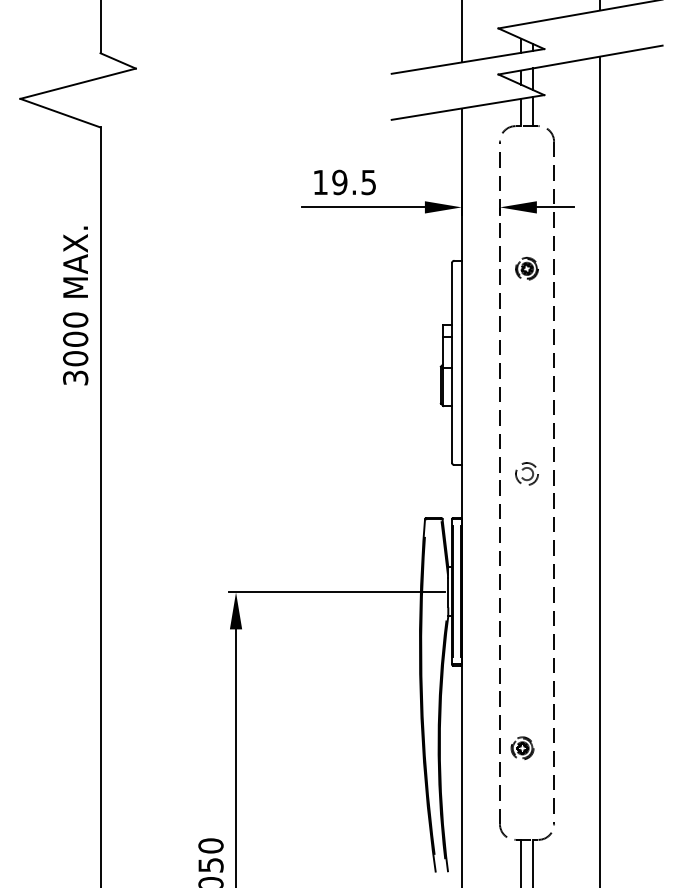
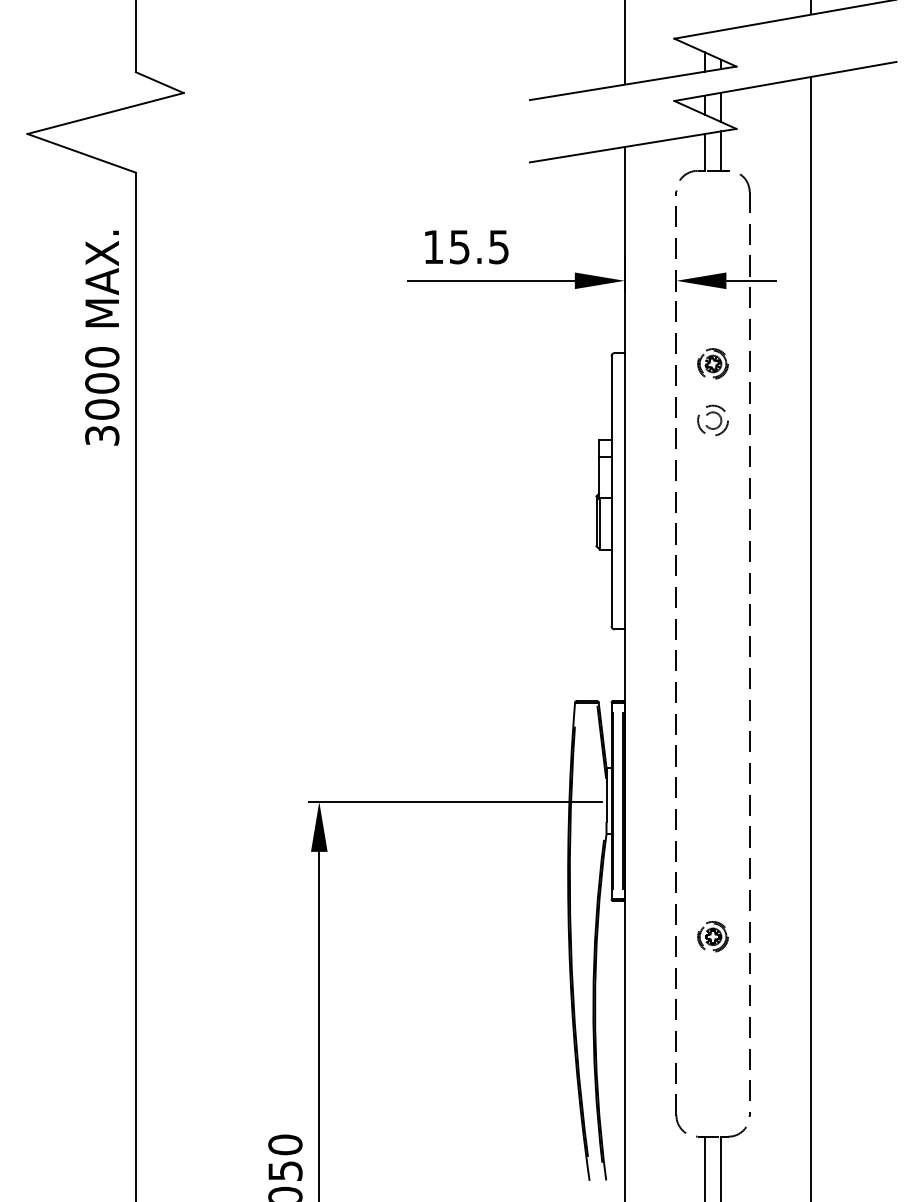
text: (339, 182) -> (459, 247), 19.5 -> 15.5
text: (75, 305) -> (102, 337), moved
part: (524, 469) -> (709, 414), moved
part: (522, 748) -> (712, 936), moved

